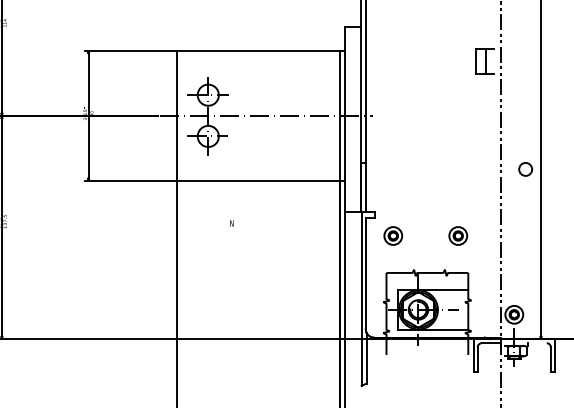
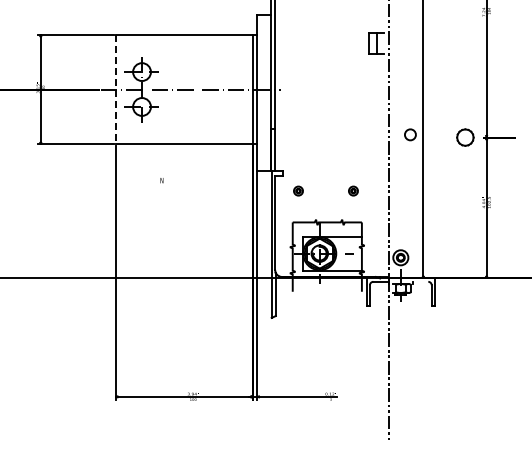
line: (176, 115) -> (115, 89), solid -> dashed
part: (393, 235) -> (298, 190), size x0.6
part: (458, 235) -> (353, 190), size x0.6

